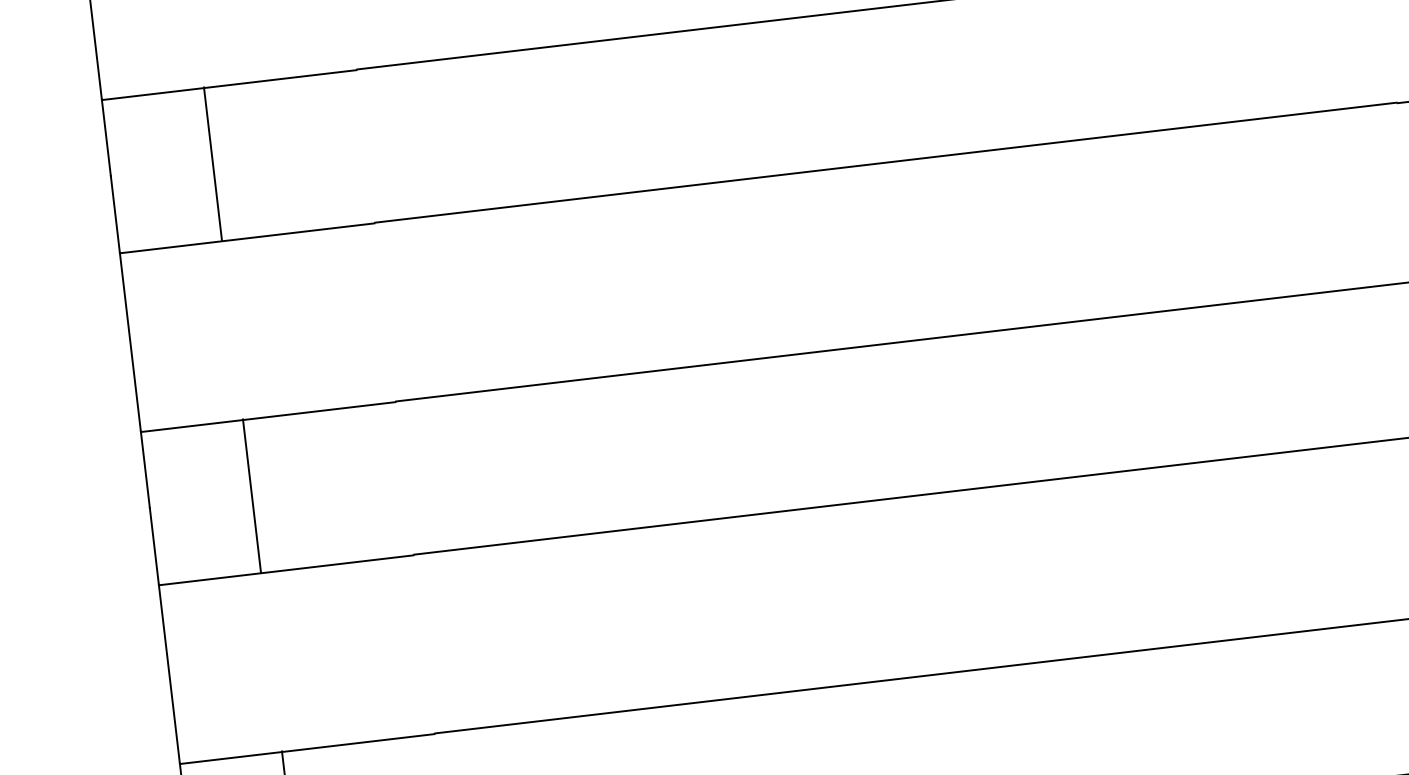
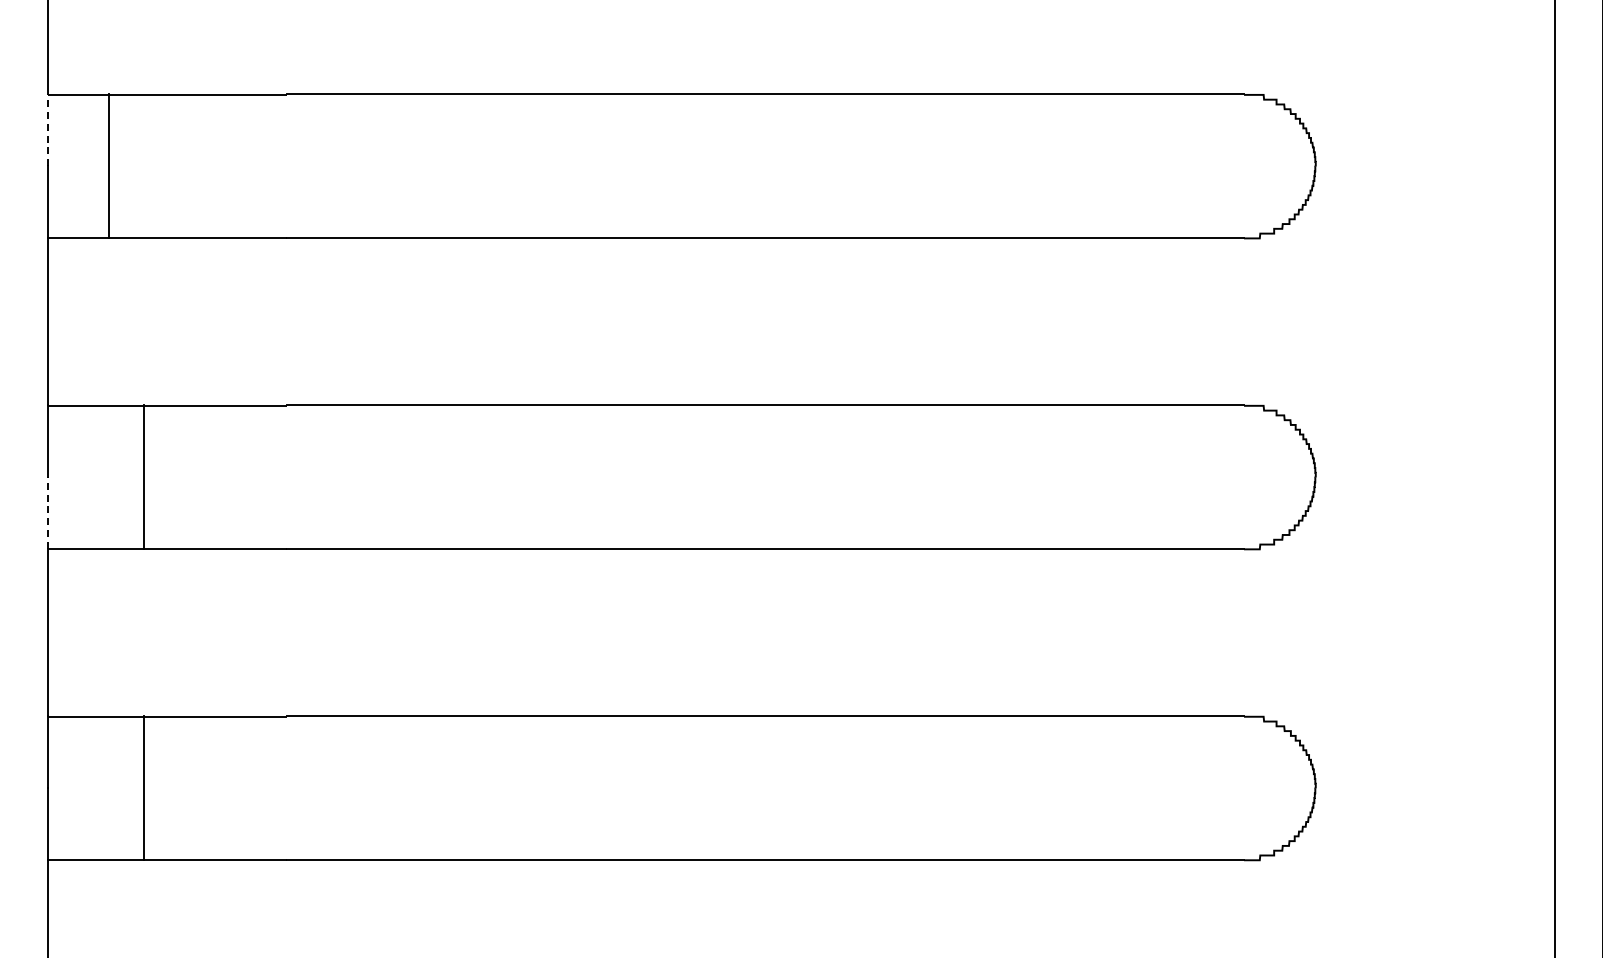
line: (106, 138) -> (48, 130), solid -> dashed
line: (212, 163) -> (108, 165), moved
line: (154, 545) -> (48, 512), solid -> dashed

